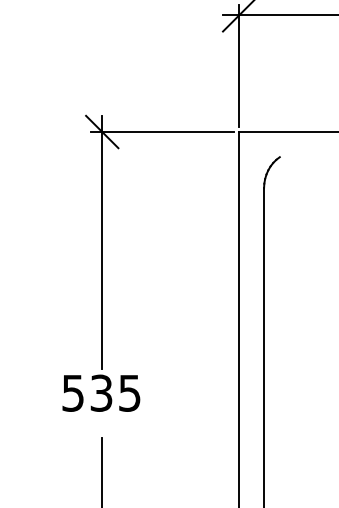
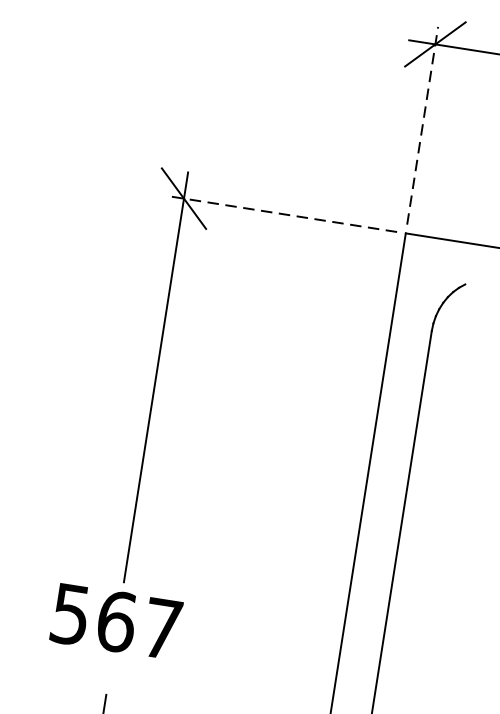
line: (239, 65) -> (423, 125), solid -> dashed
line: (162, 132) -> (281, 214), solid -> dashed
text: (115, 392) -> (139, 623), 535 -> 567

